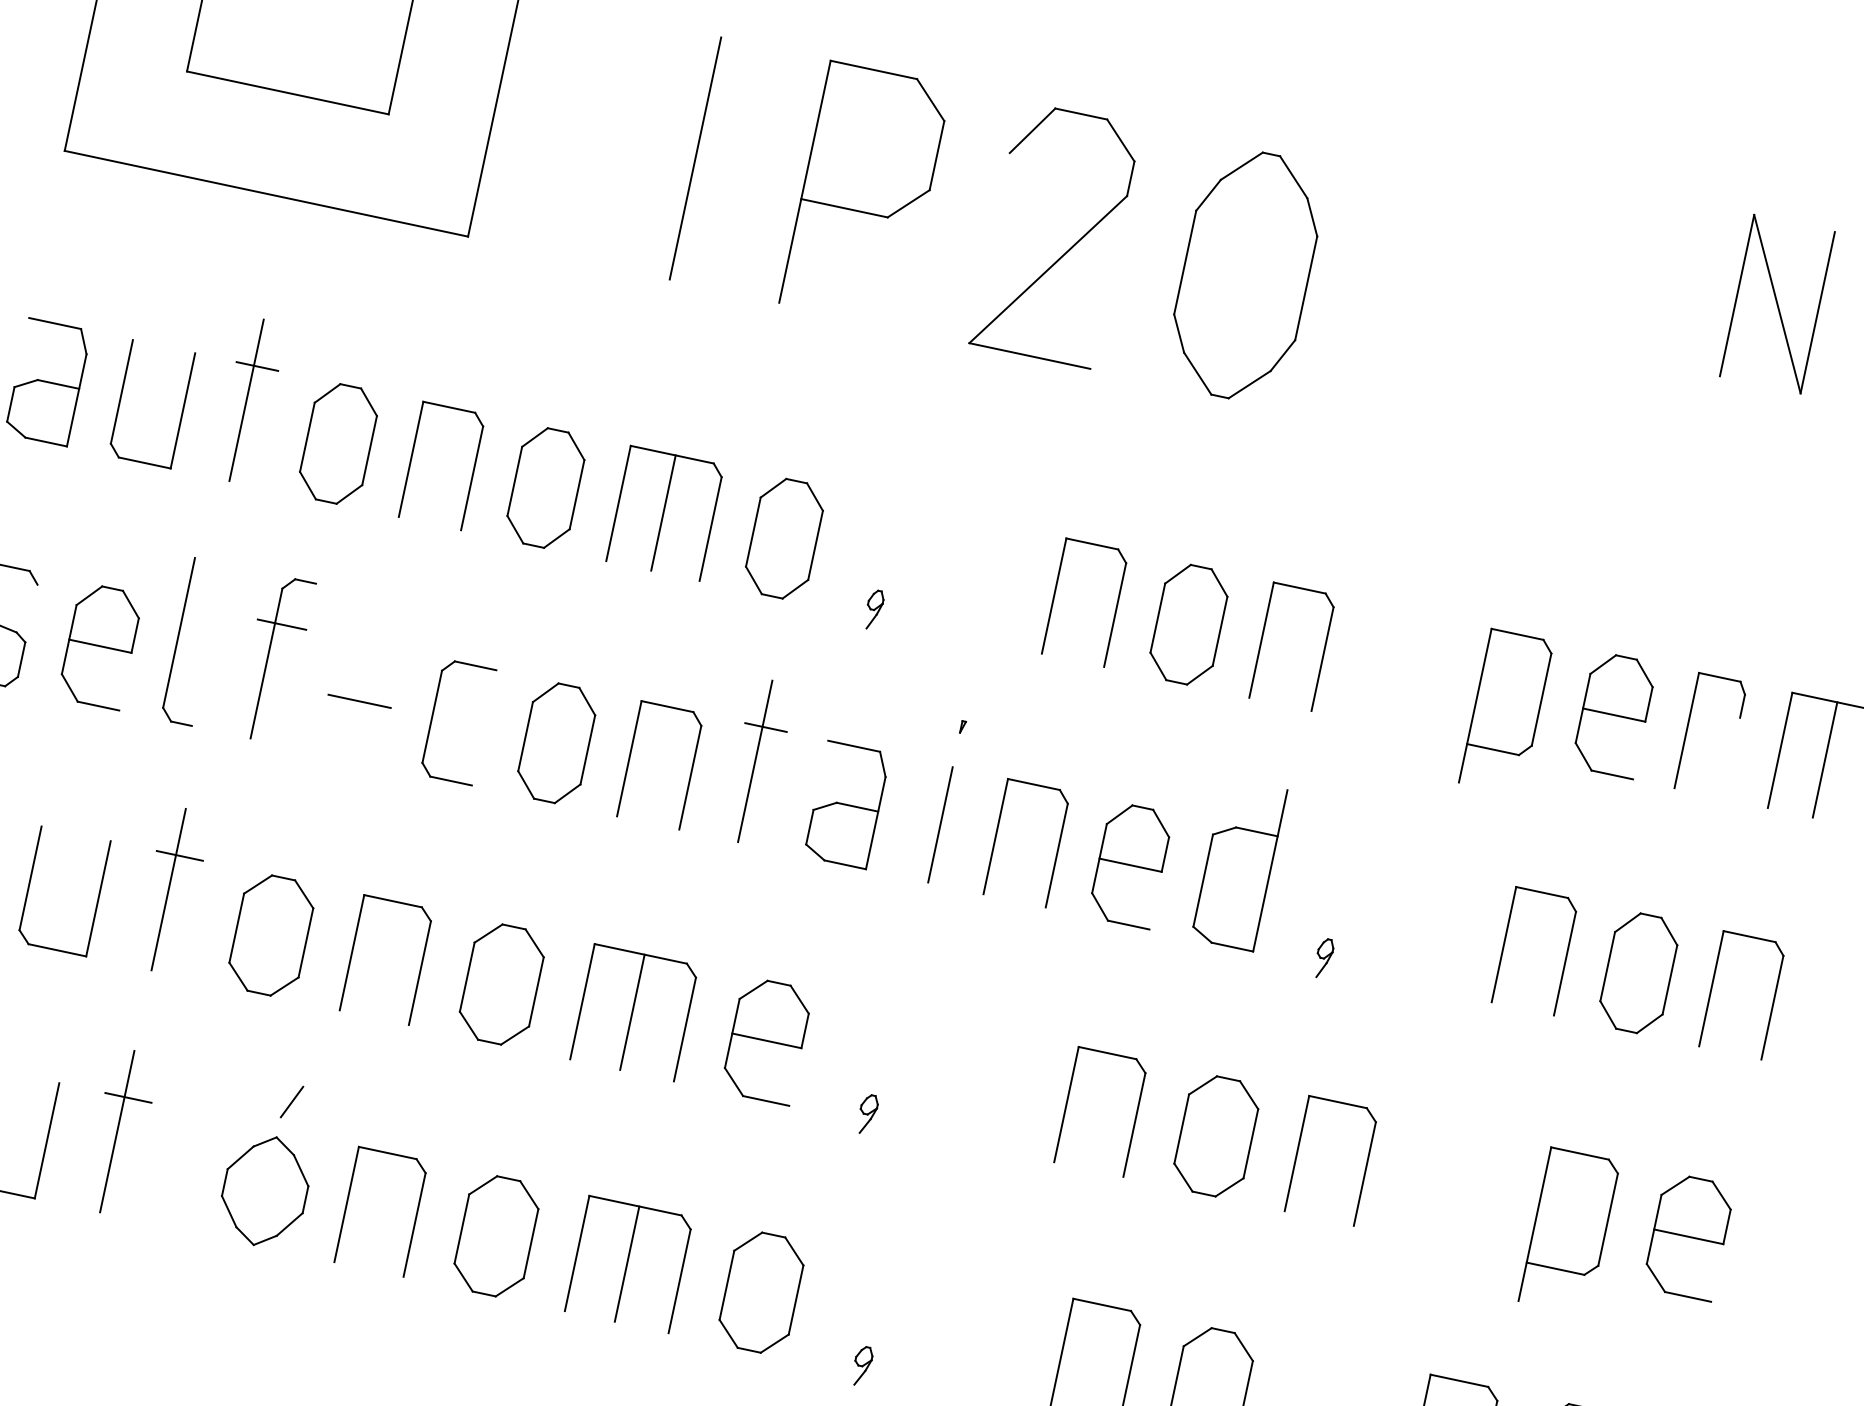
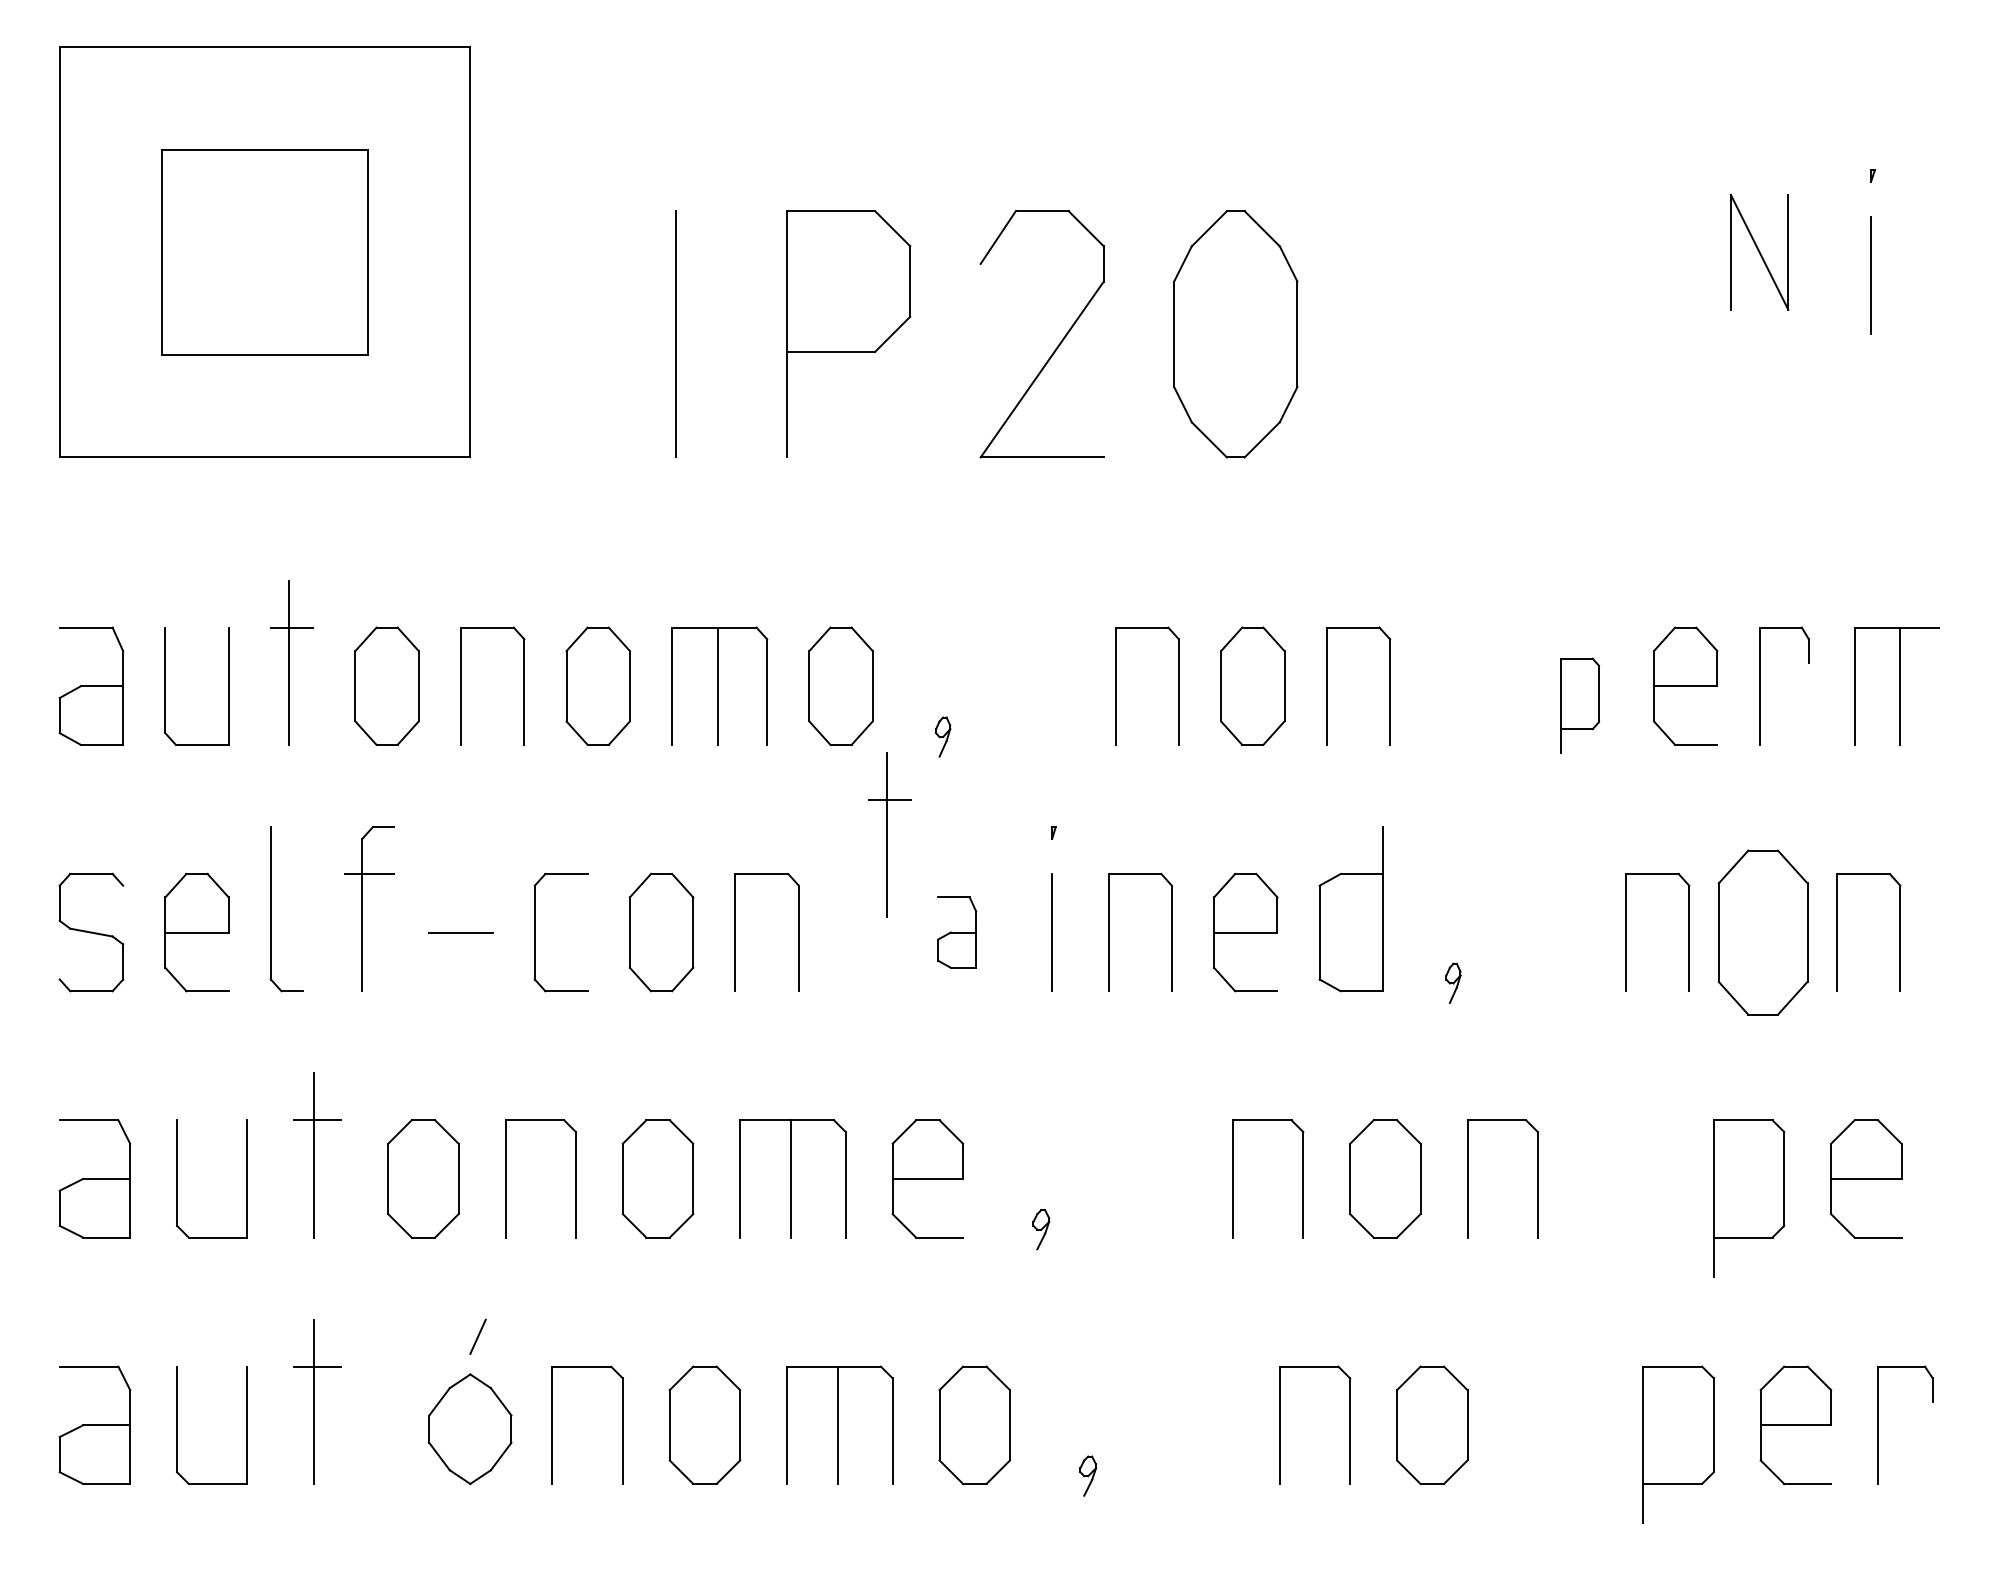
part: (1777, 304) -> (1759, 252), size x0.7
part: (1505, 711) -> (1579, 705), size x0.6
part: (758, 761) -> (889, 834), moved
part: (846, 804) -> (956, 932), size x0.6
part: (1638, 973) -> (1762, 932), size x1.4

